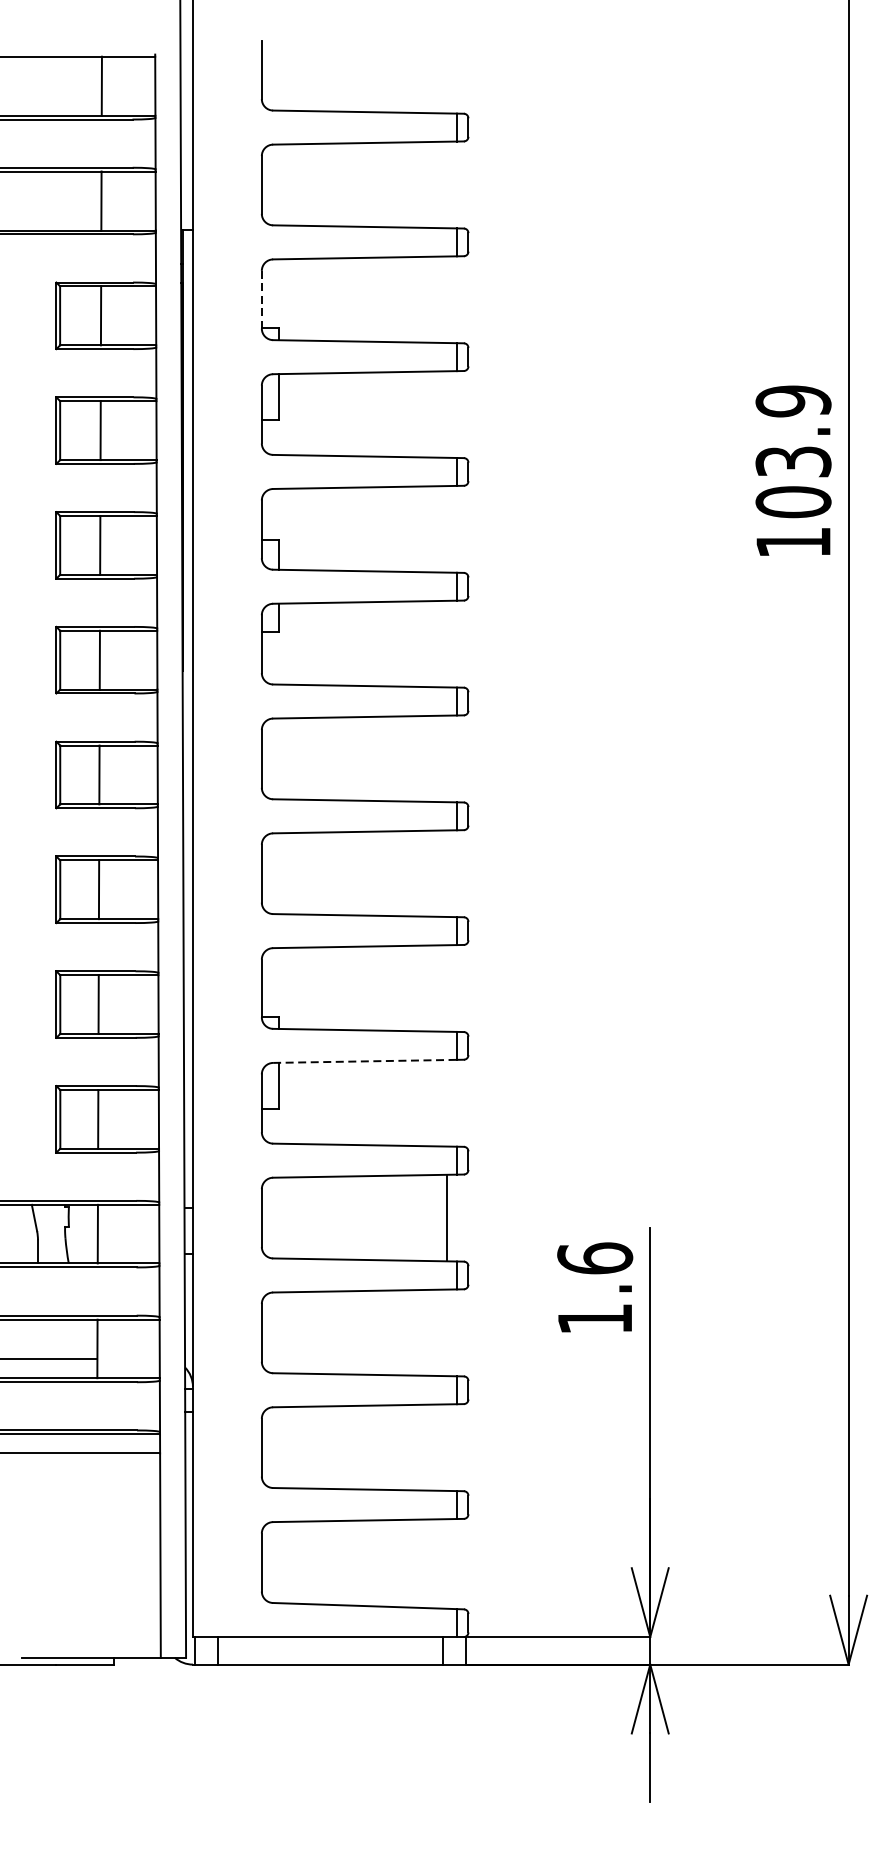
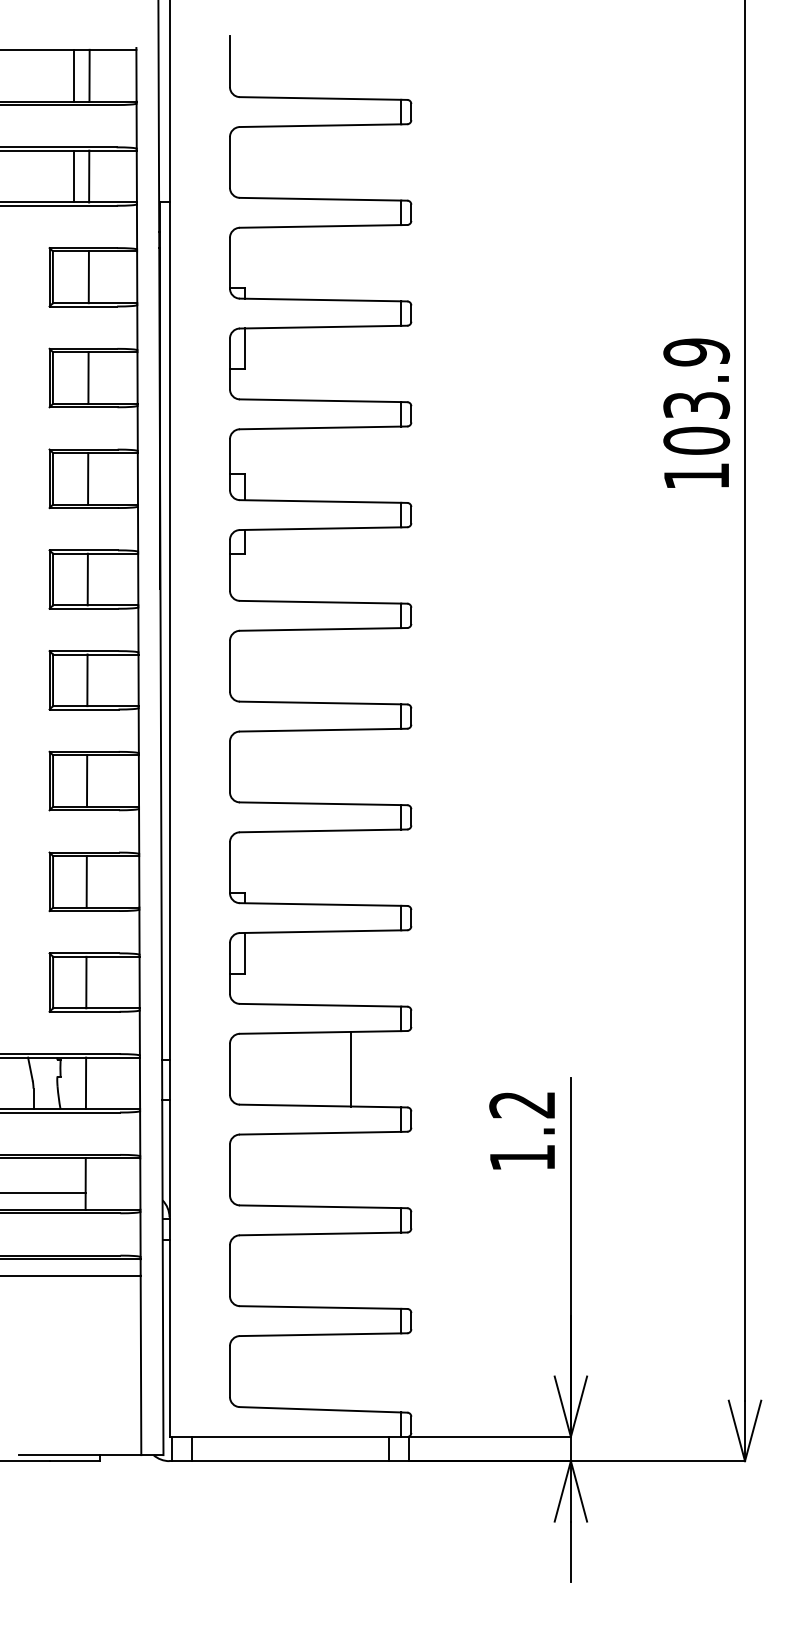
line: (83, 85) -> (73, 75), added
line: (83, 200) -> (73, 176), added
line: (261, 300) -> (229, 263), dashed -> solid
line: (364, 1061) -> (320, 931), dashed -> solid
line: (447, 1217) -> (350, 1068), moved
text: (595, 1258) -> (522, 1104), 1.6 -> 1.2

